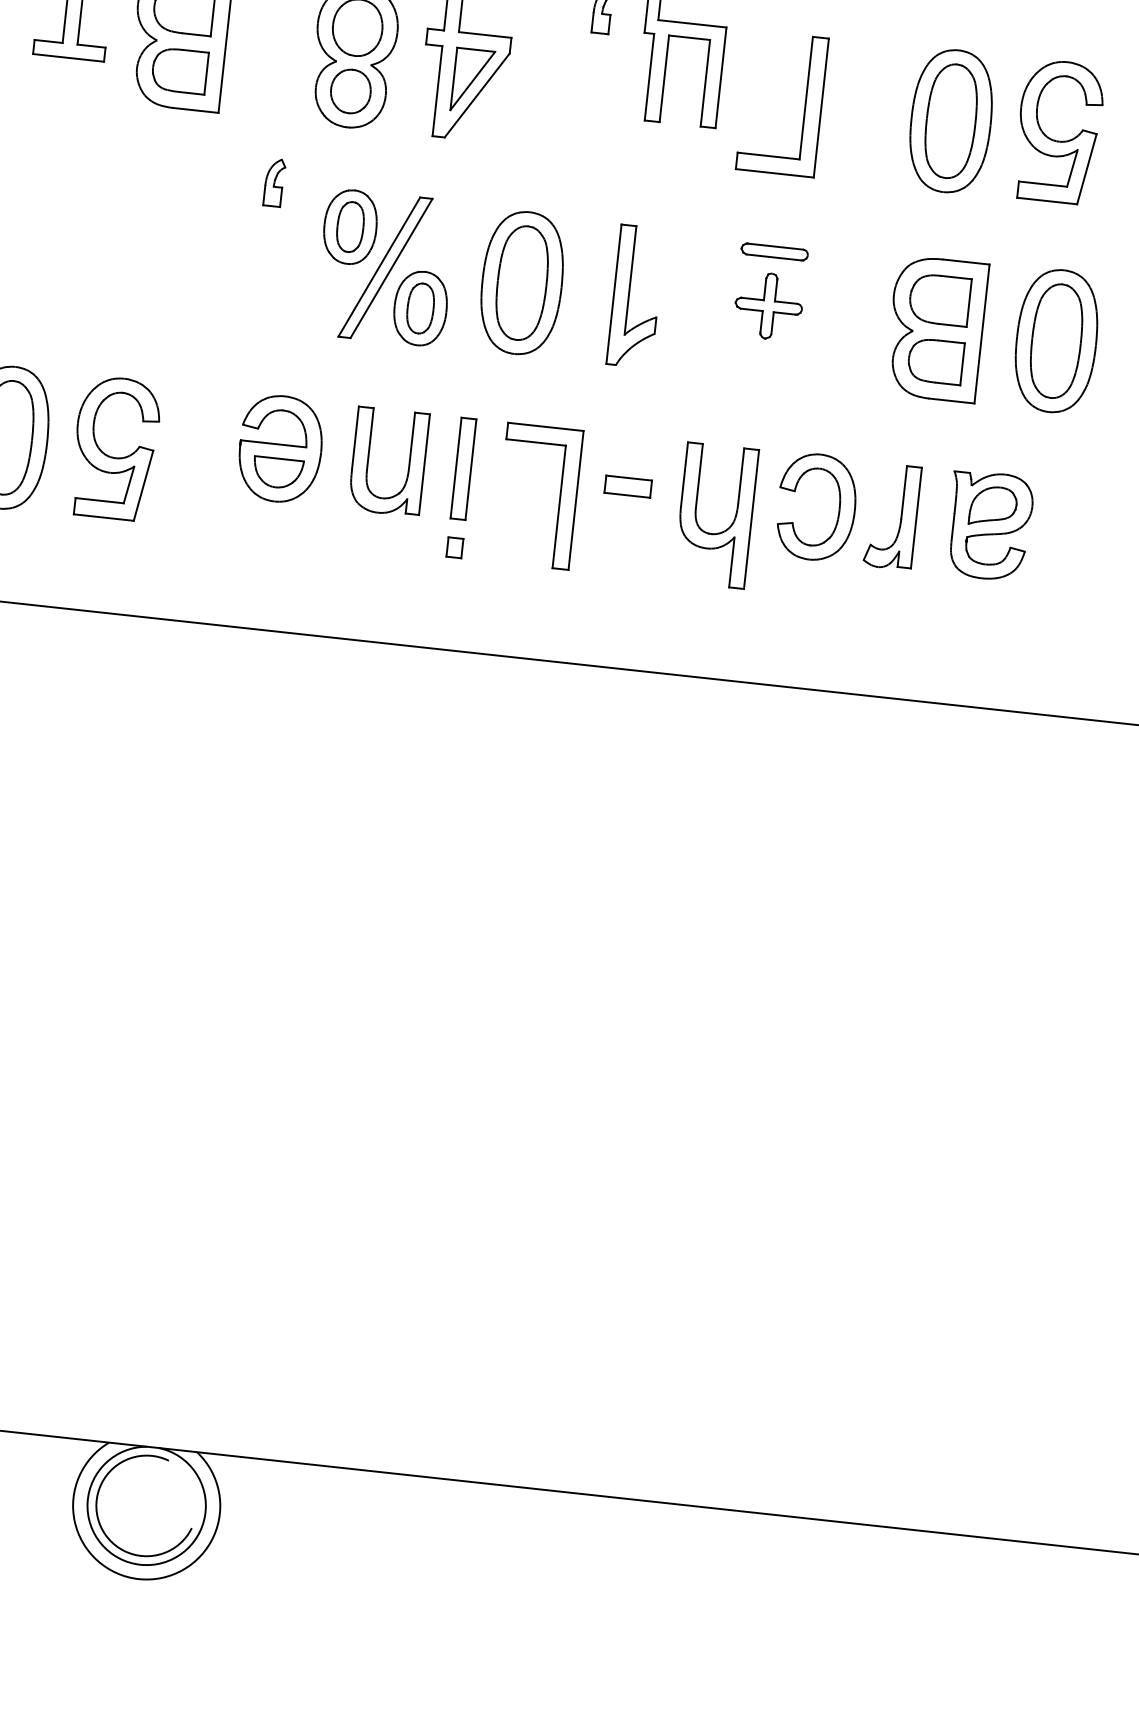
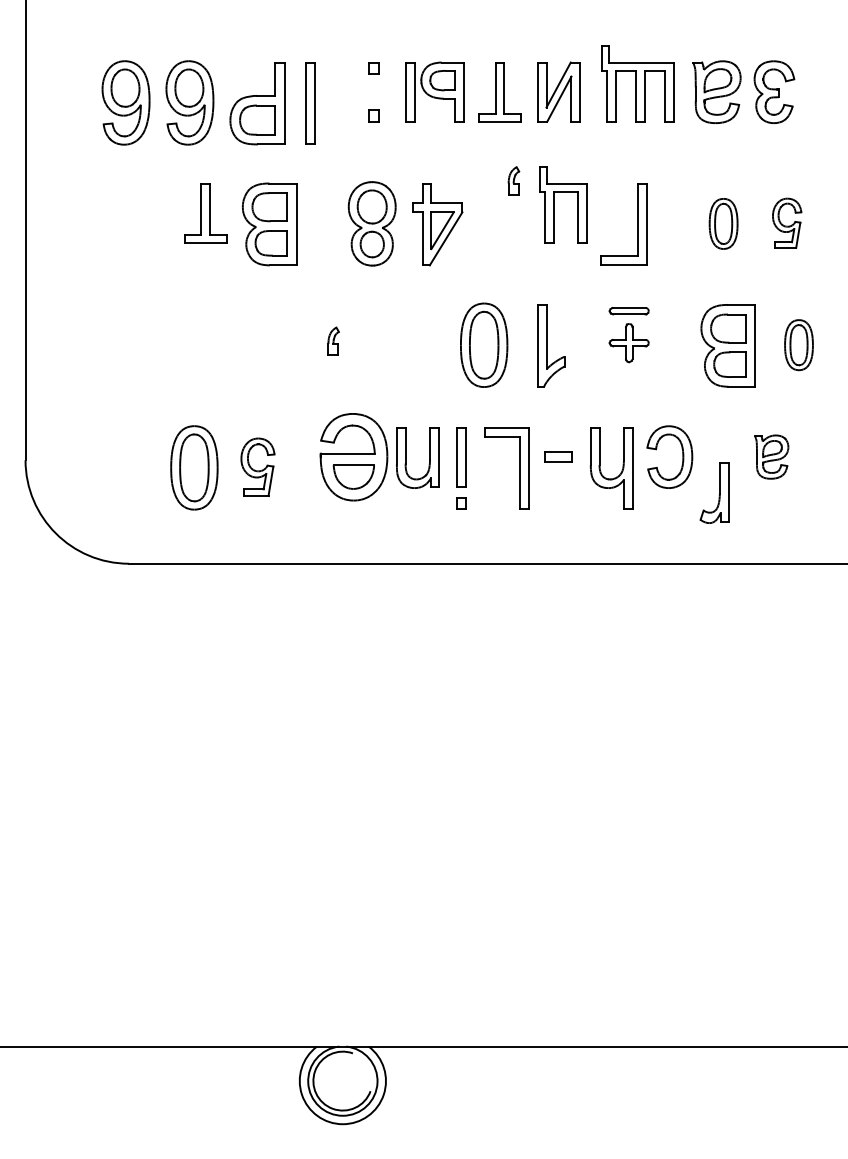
part: (950, 120) -> (723, 223), size x0.6
part: (1057, 132) -> (786, 223), size x0.6
part: (274, 181) -> (333, 340), moved
part: (385, 266) -> (403, 344), removed
part: (1055, 339) -> (798, 344), size x0.6
part: (279, 447) -> (353, 456), size x1.4
part: (114, 448) -> (257, 467), size x0.7
part: (892, 516) -> (714, 492), moved
part: (989, 524) -> (771, 456), size x0.7

